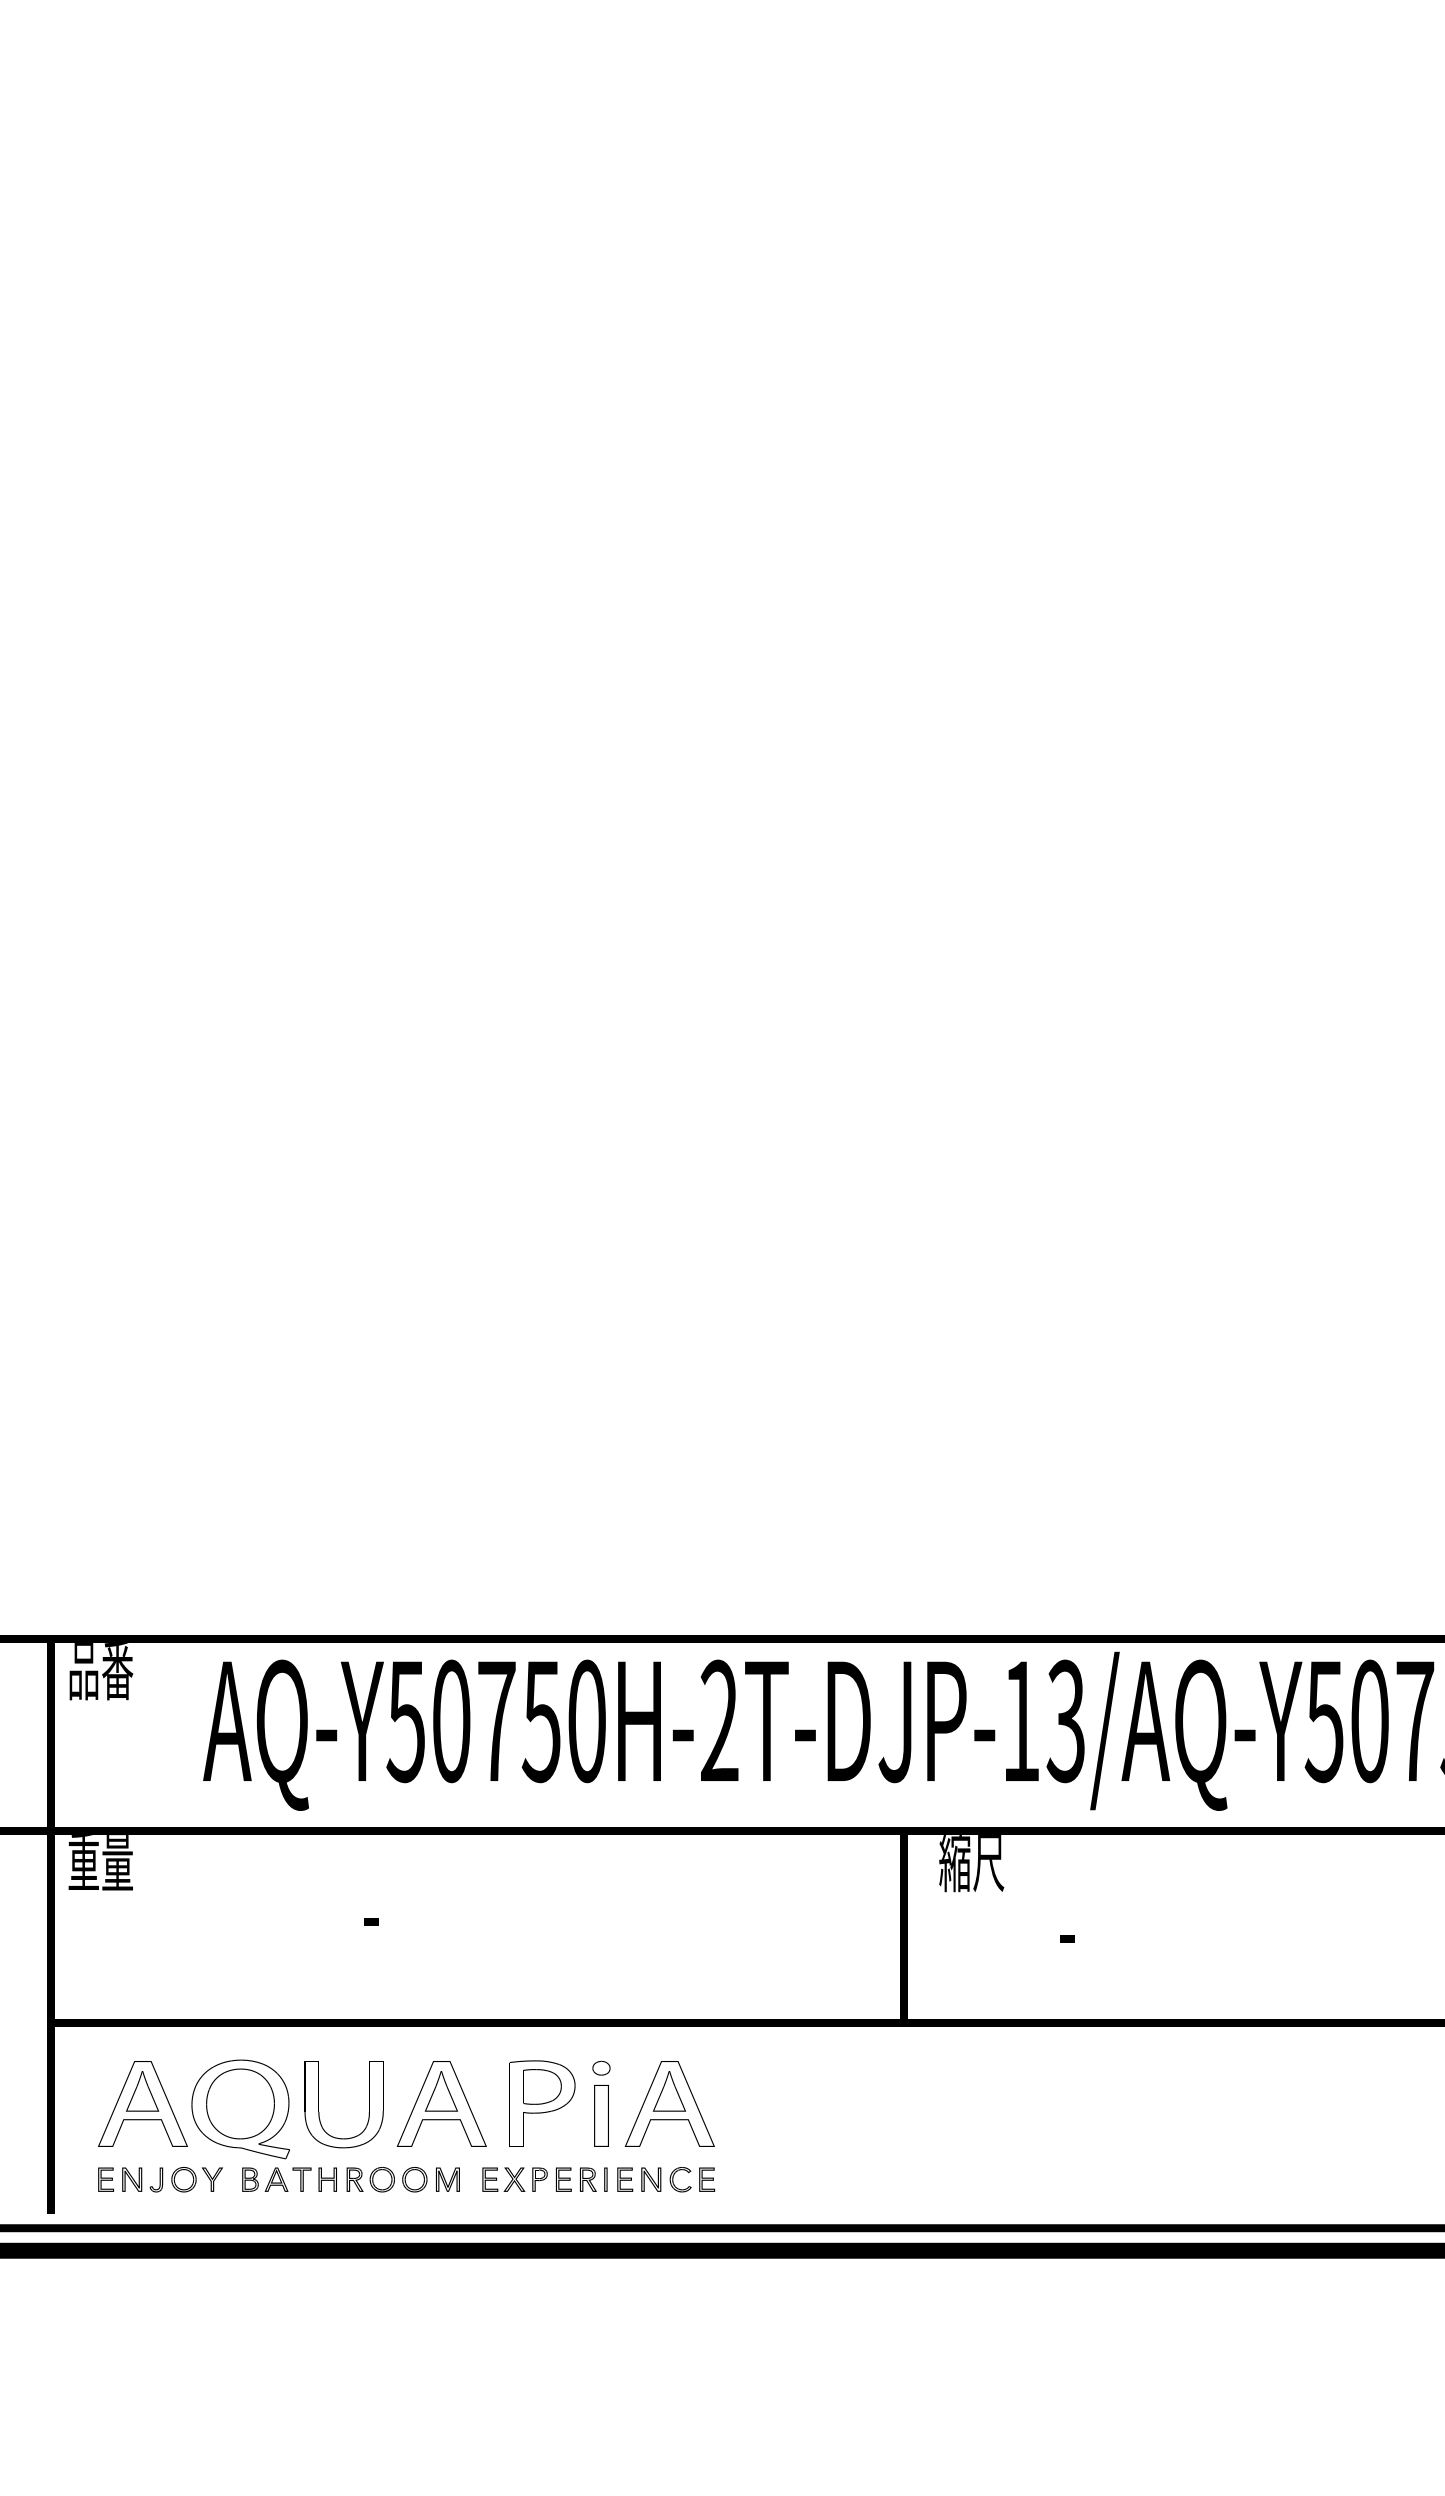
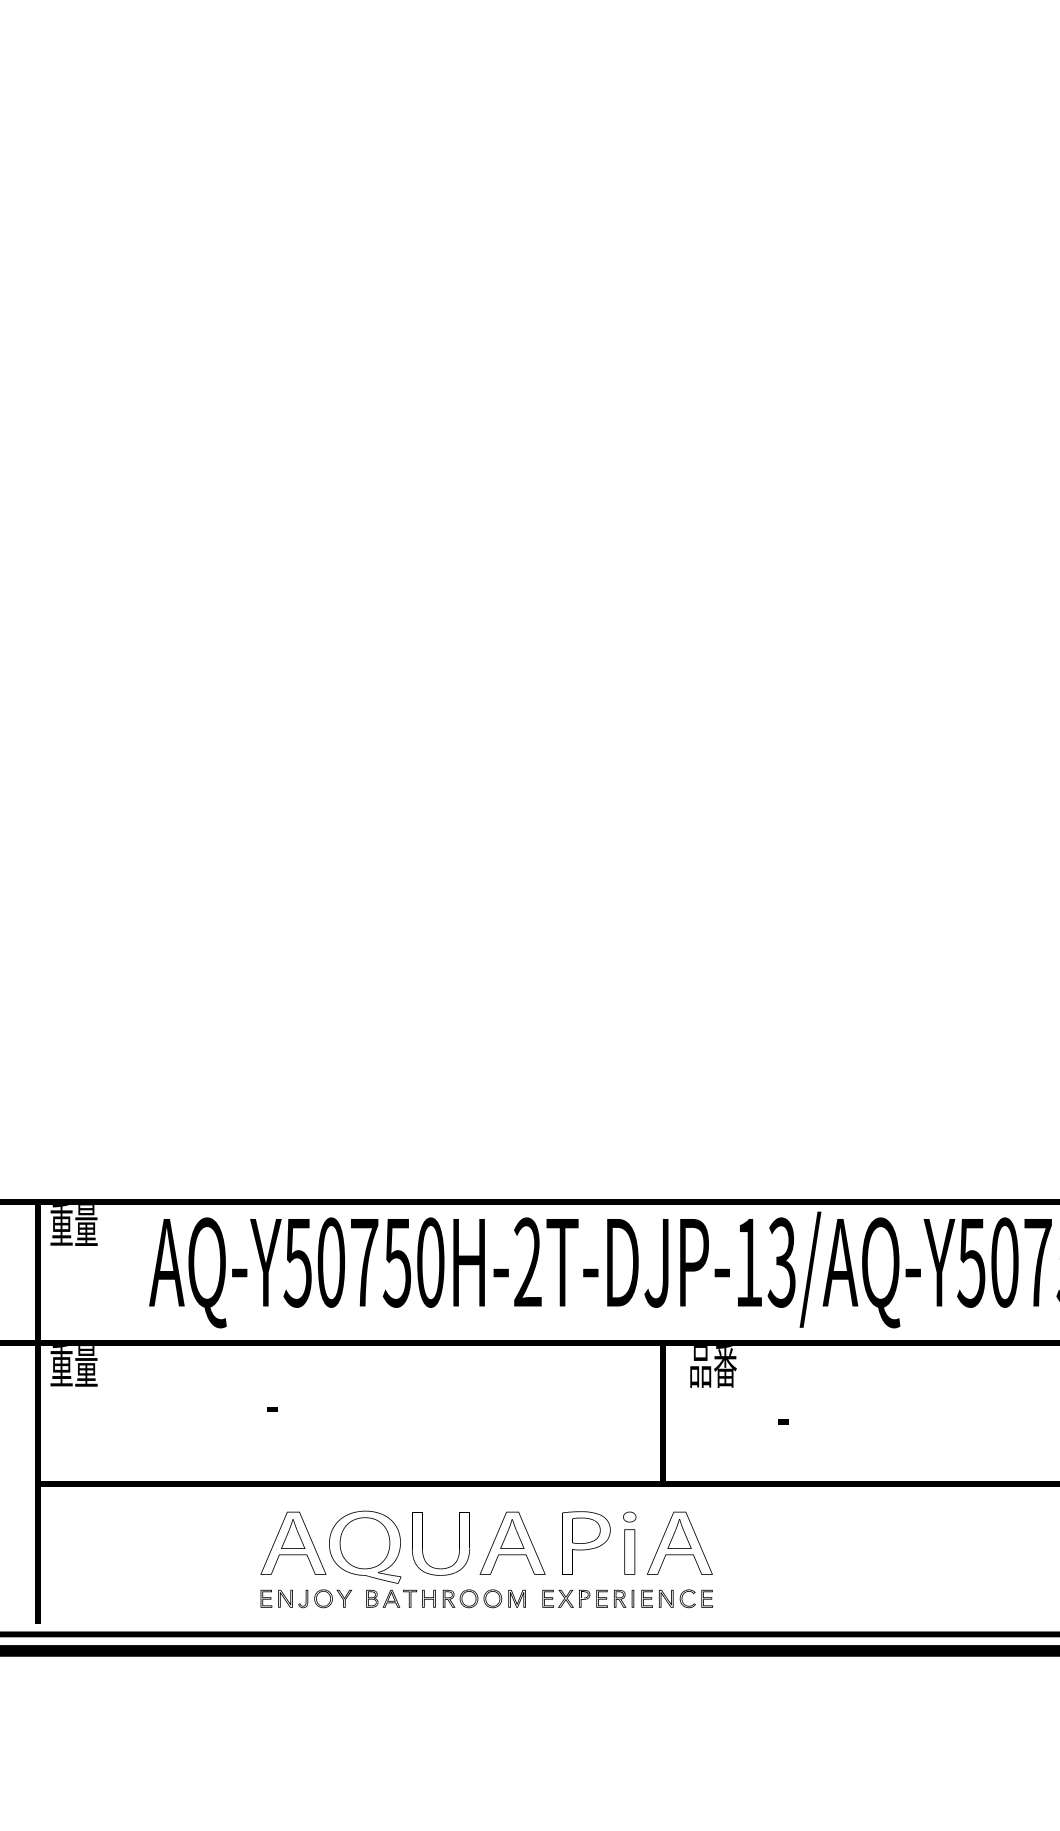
text: (100, 1671) -> (73, 1226), 品番 -> 重量
text: (971, 1863) -> (712, 1366), 縮尺 -> 品番
part: (406, 2125) -> (486, 1559), moved

